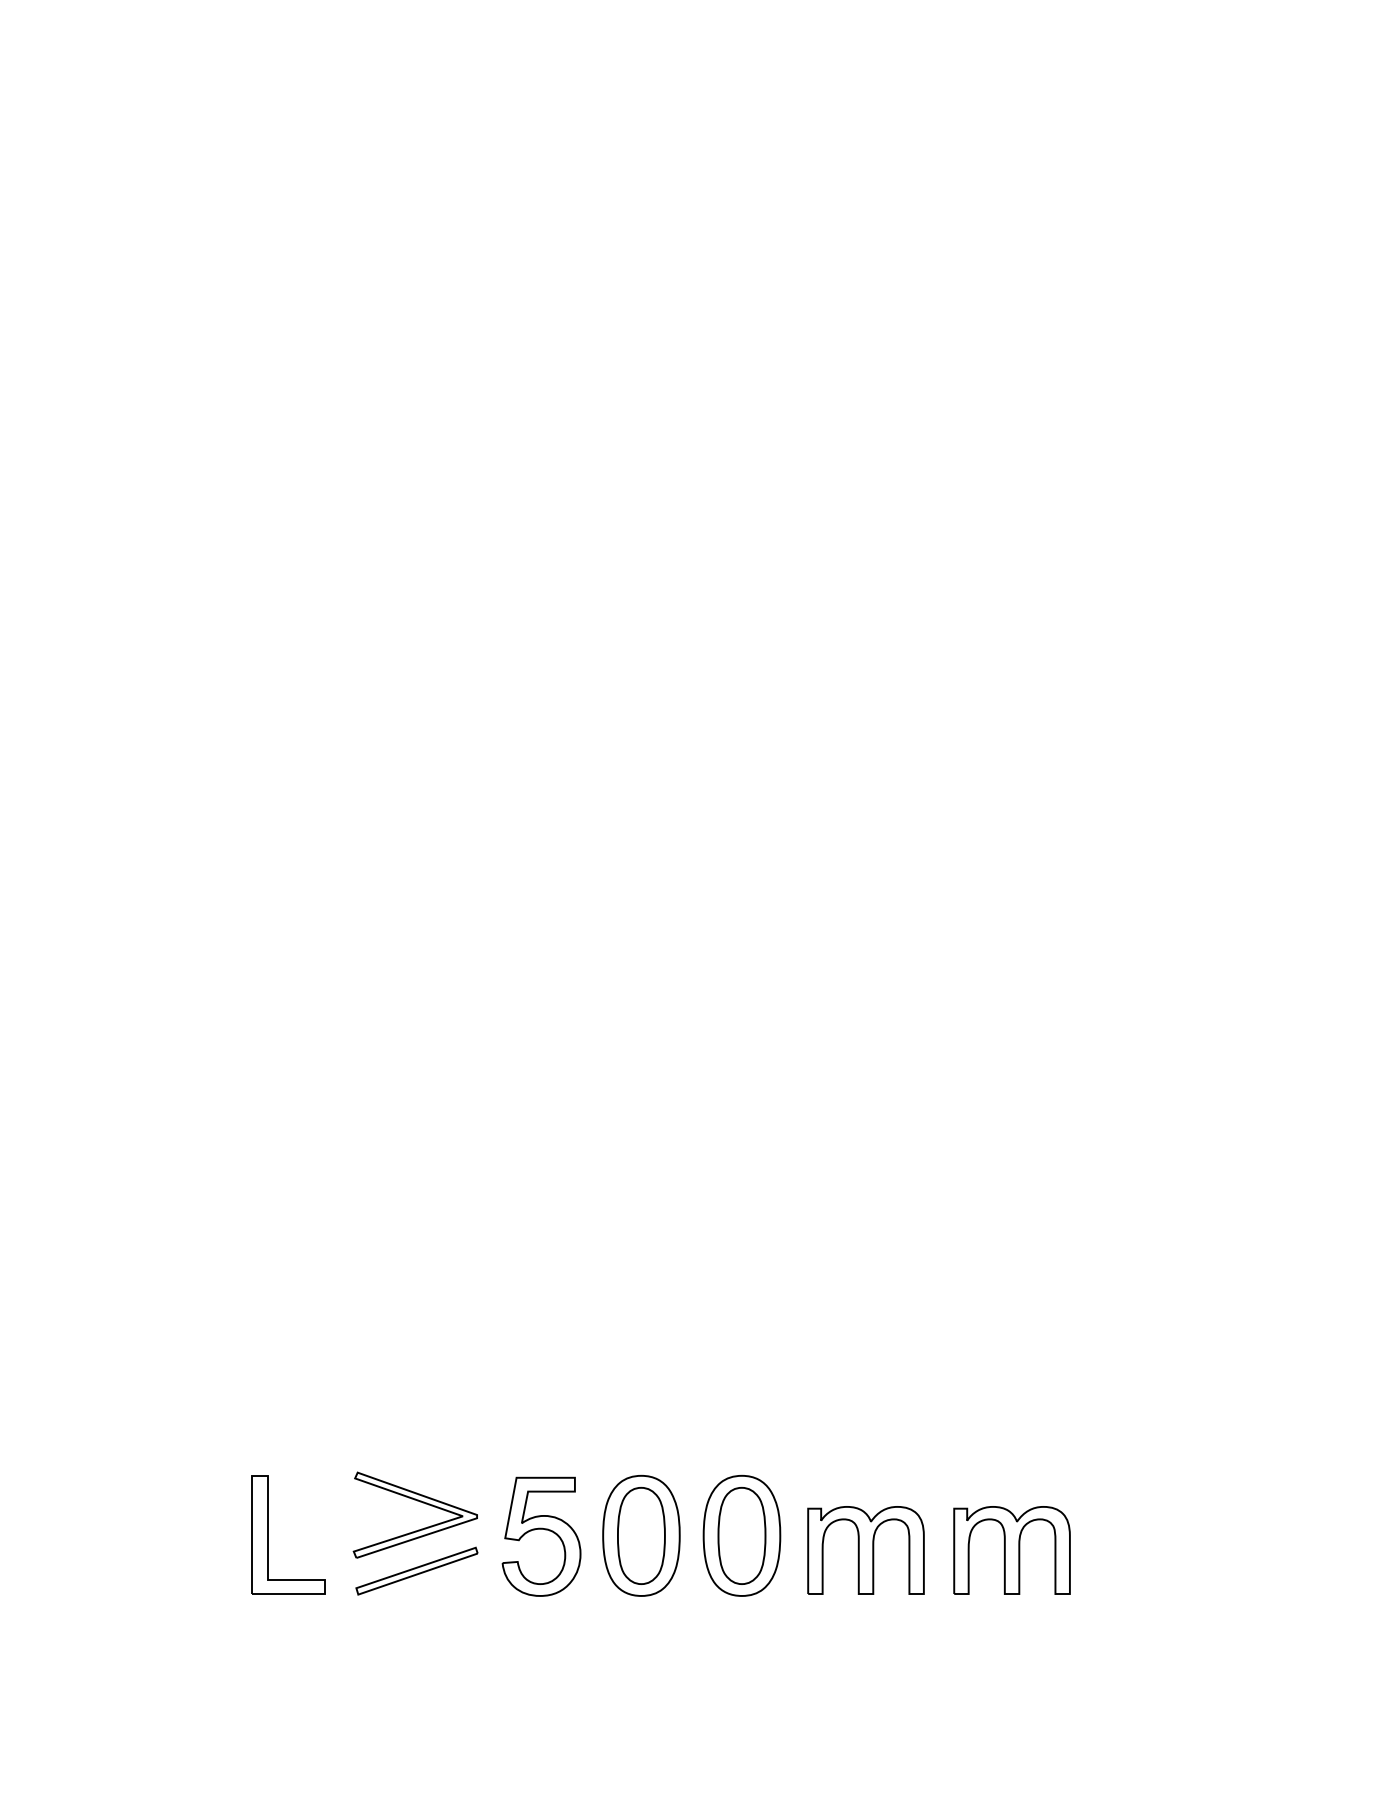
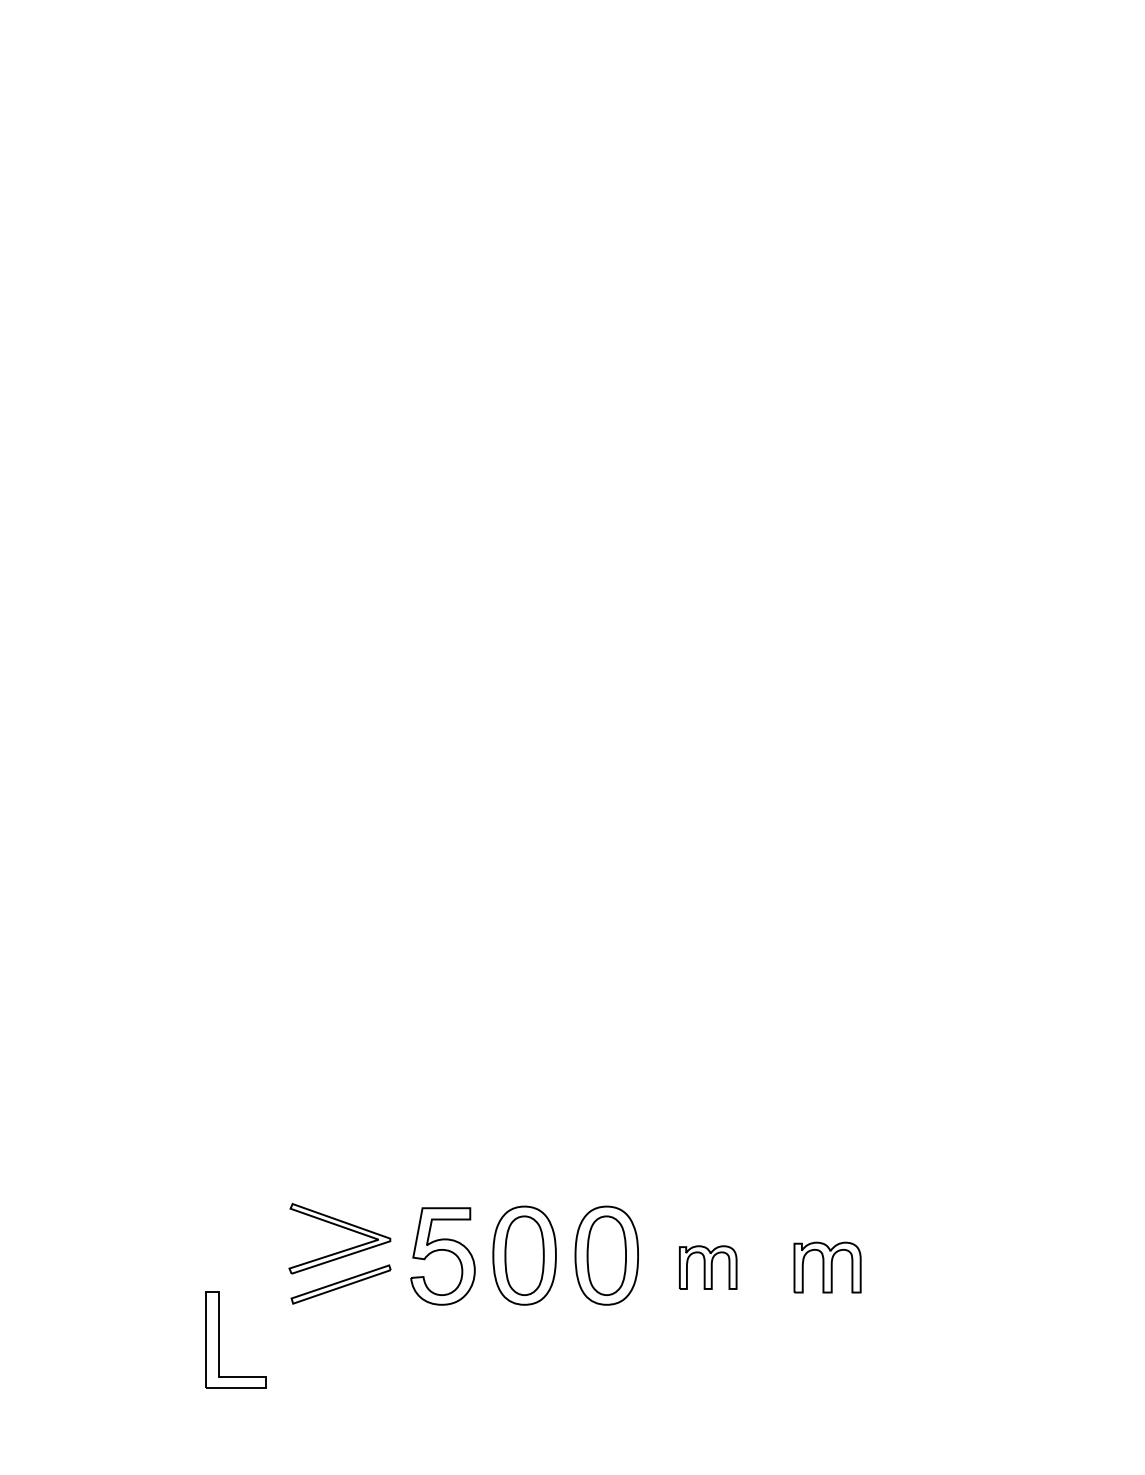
part: (268, 1534) -> (219, 1339), moved
part: (865, 1550) -> (707, 1267), size x0.6
part: (1011, 1550) -> (827, 1267), size x0.7

